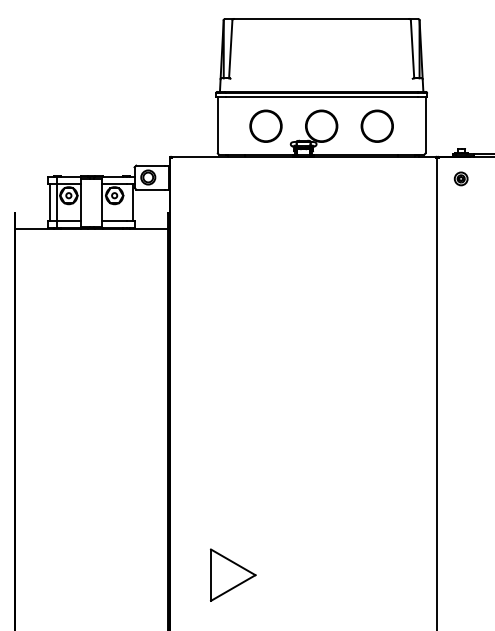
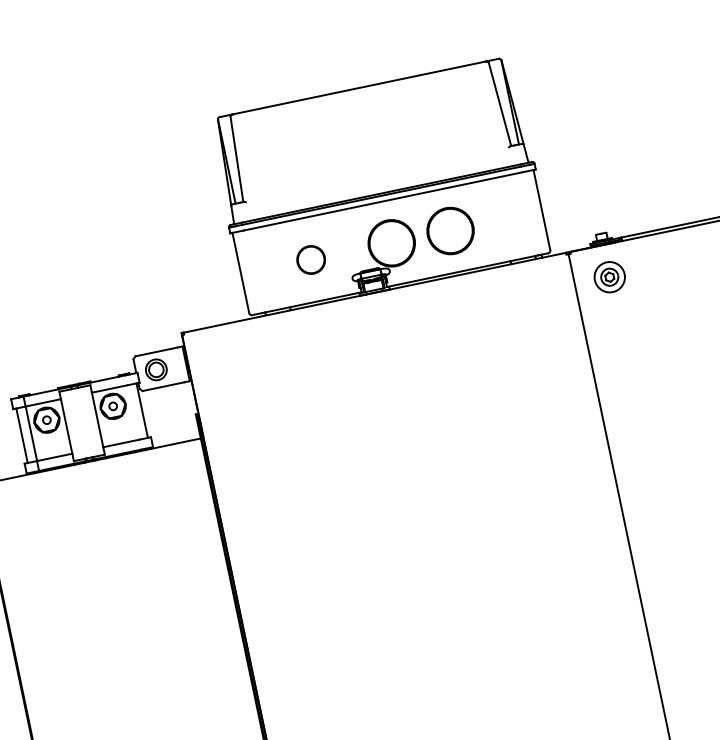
circle: (265, 125) -> (310, 259), size x0.6
circle: (376, 125) -> (449, 230), moved
part: (460, 178) -> (608, 276), size x1.6

